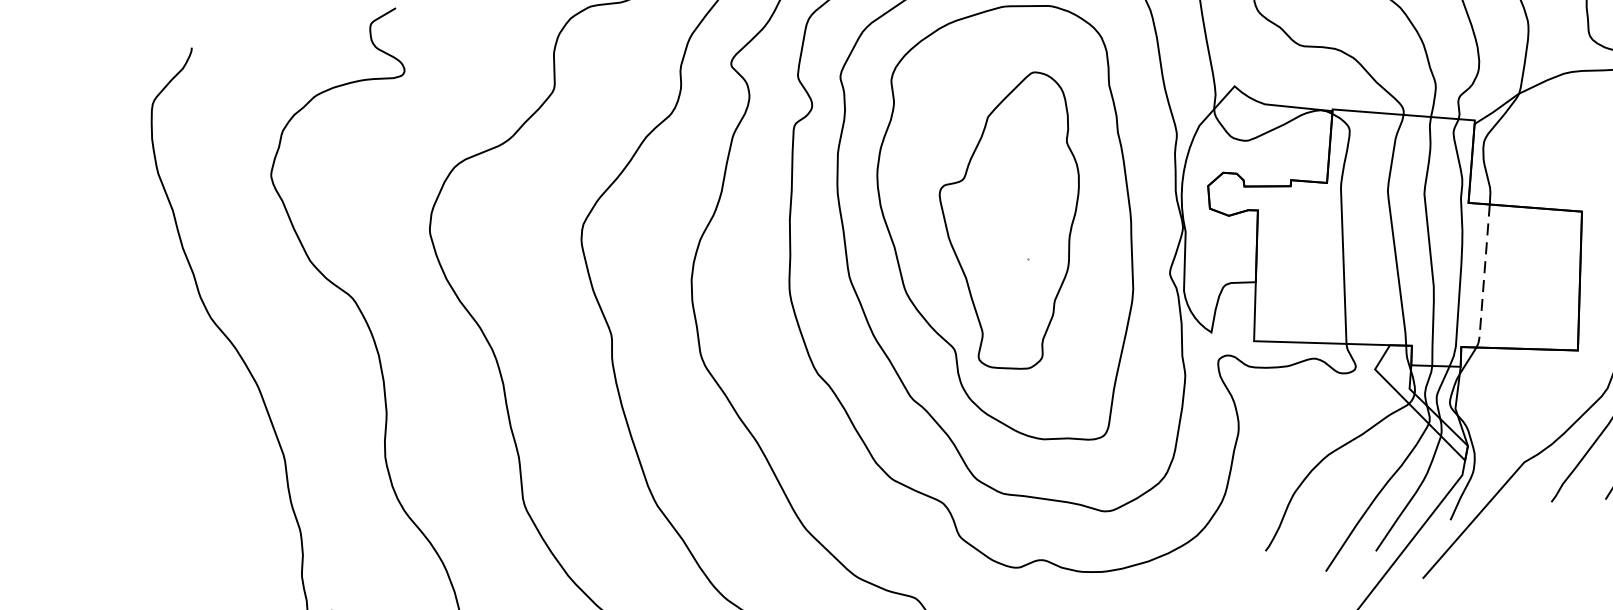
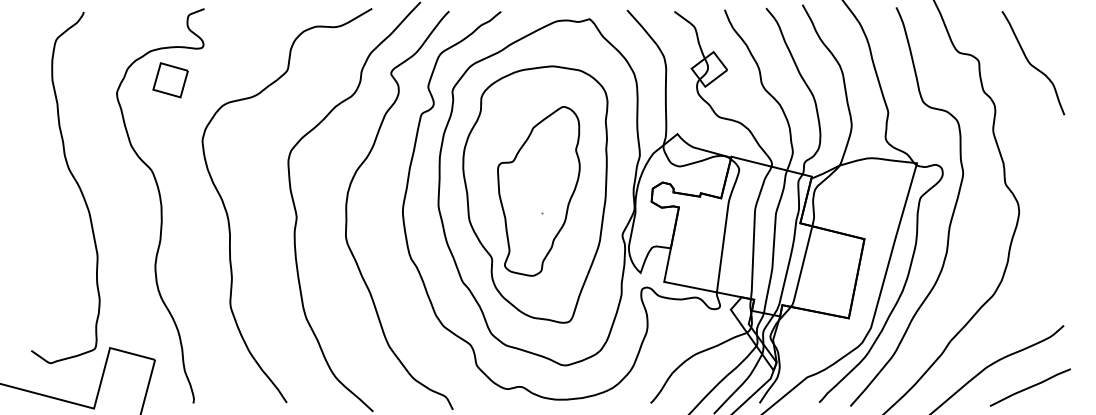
part: (358, 139) -> (170, 80), added
line: (1483, 279) -> (801, 268), dashed -> solid

